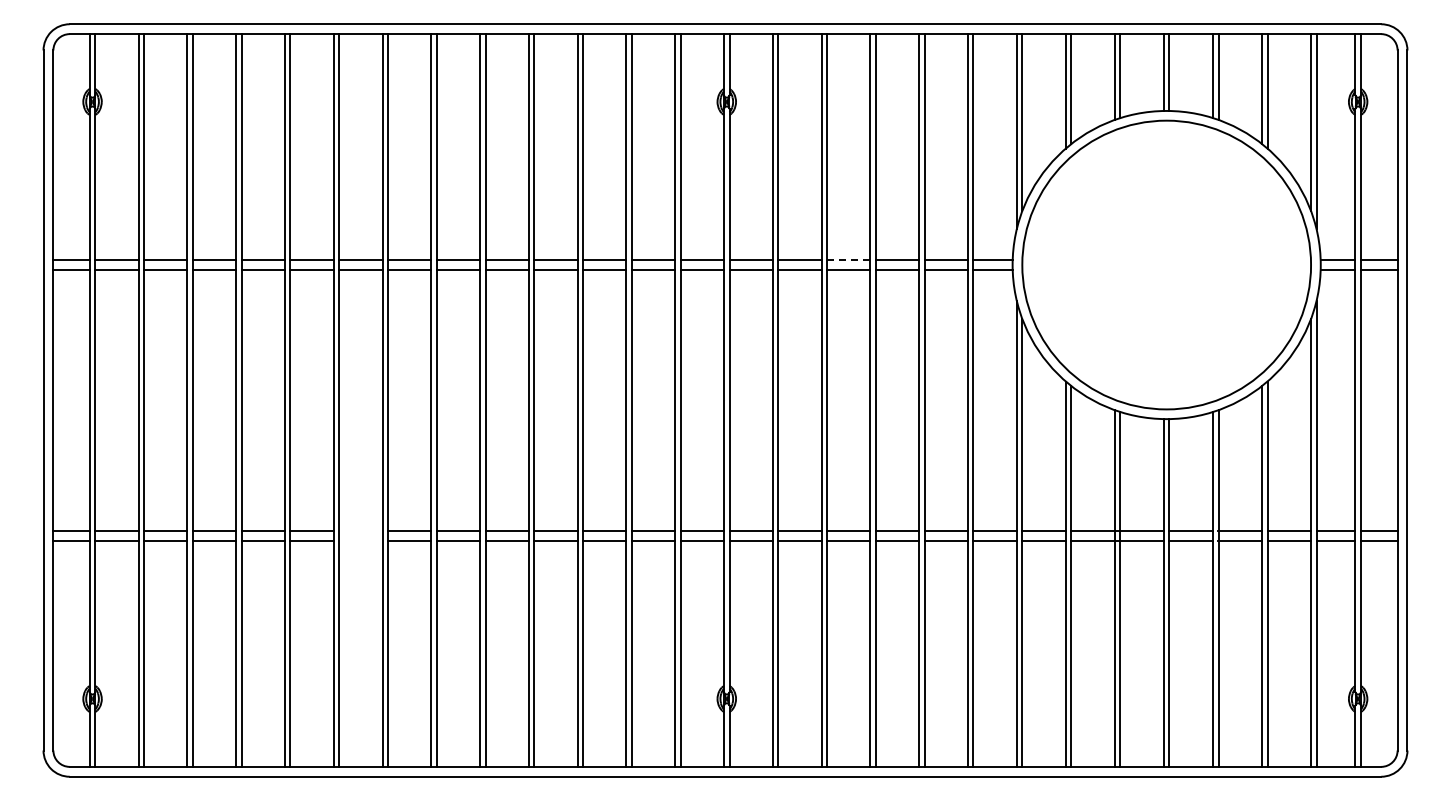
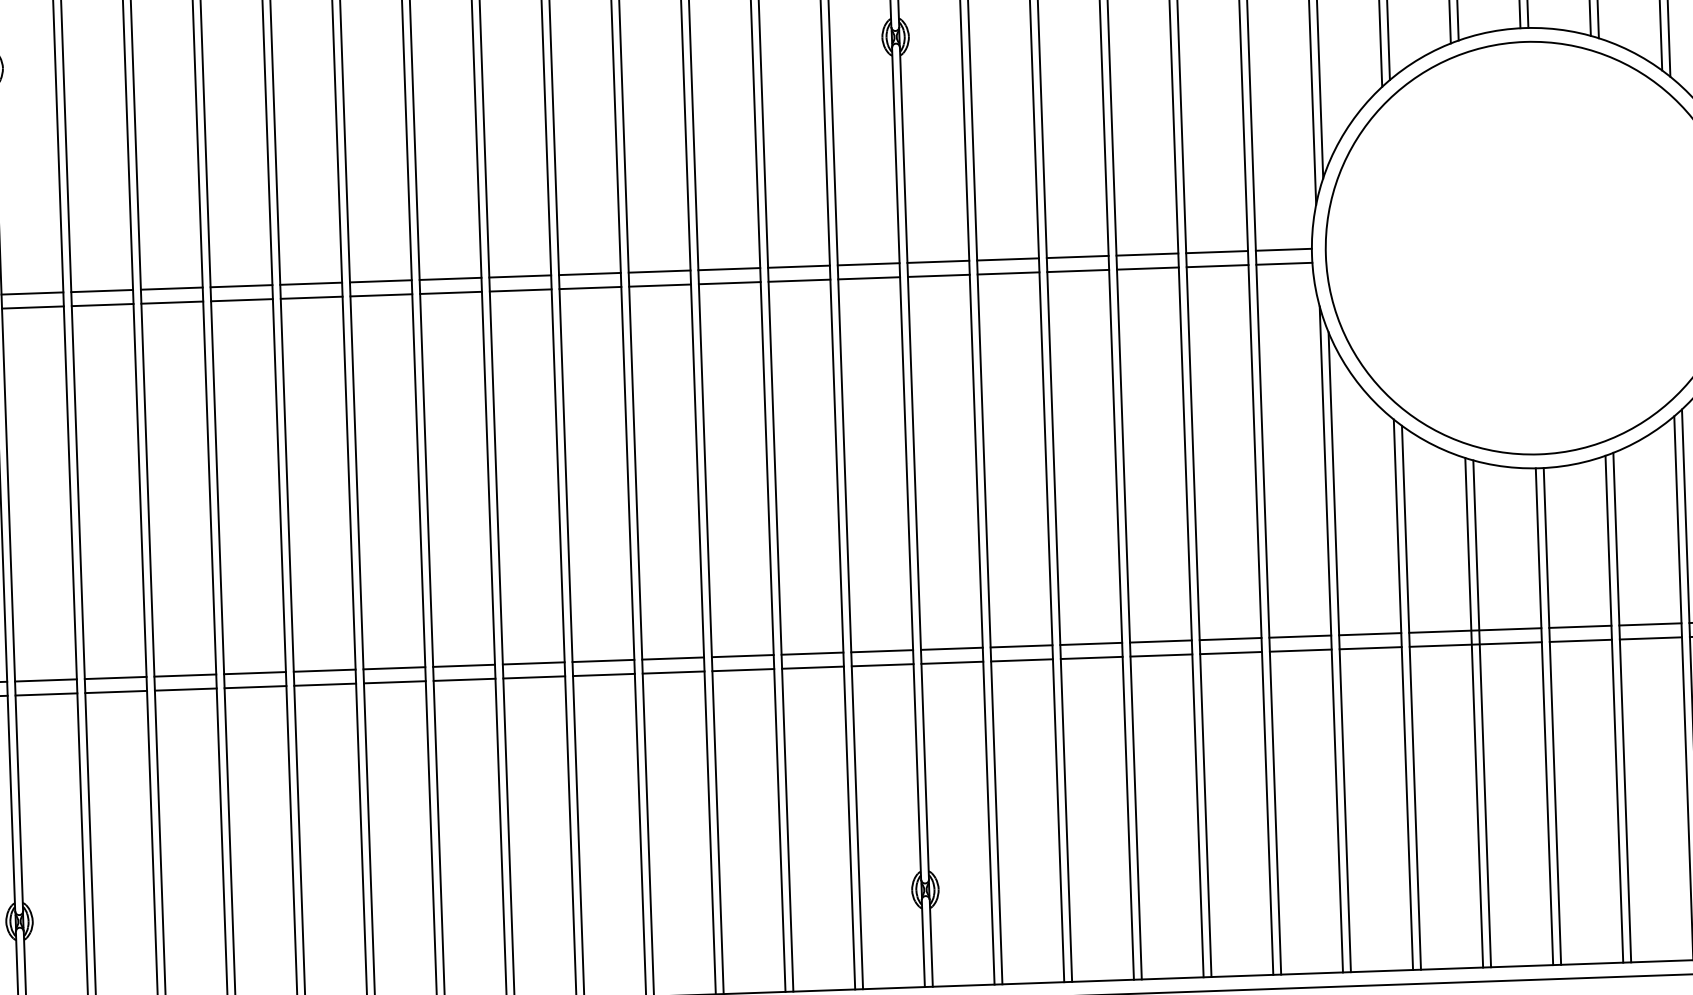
line: (848, 260) -> (1077, 257), dashed -> solid
line: (360, 531) -> (393, 668), added
line: (360, 540) -> (394, 681), added

